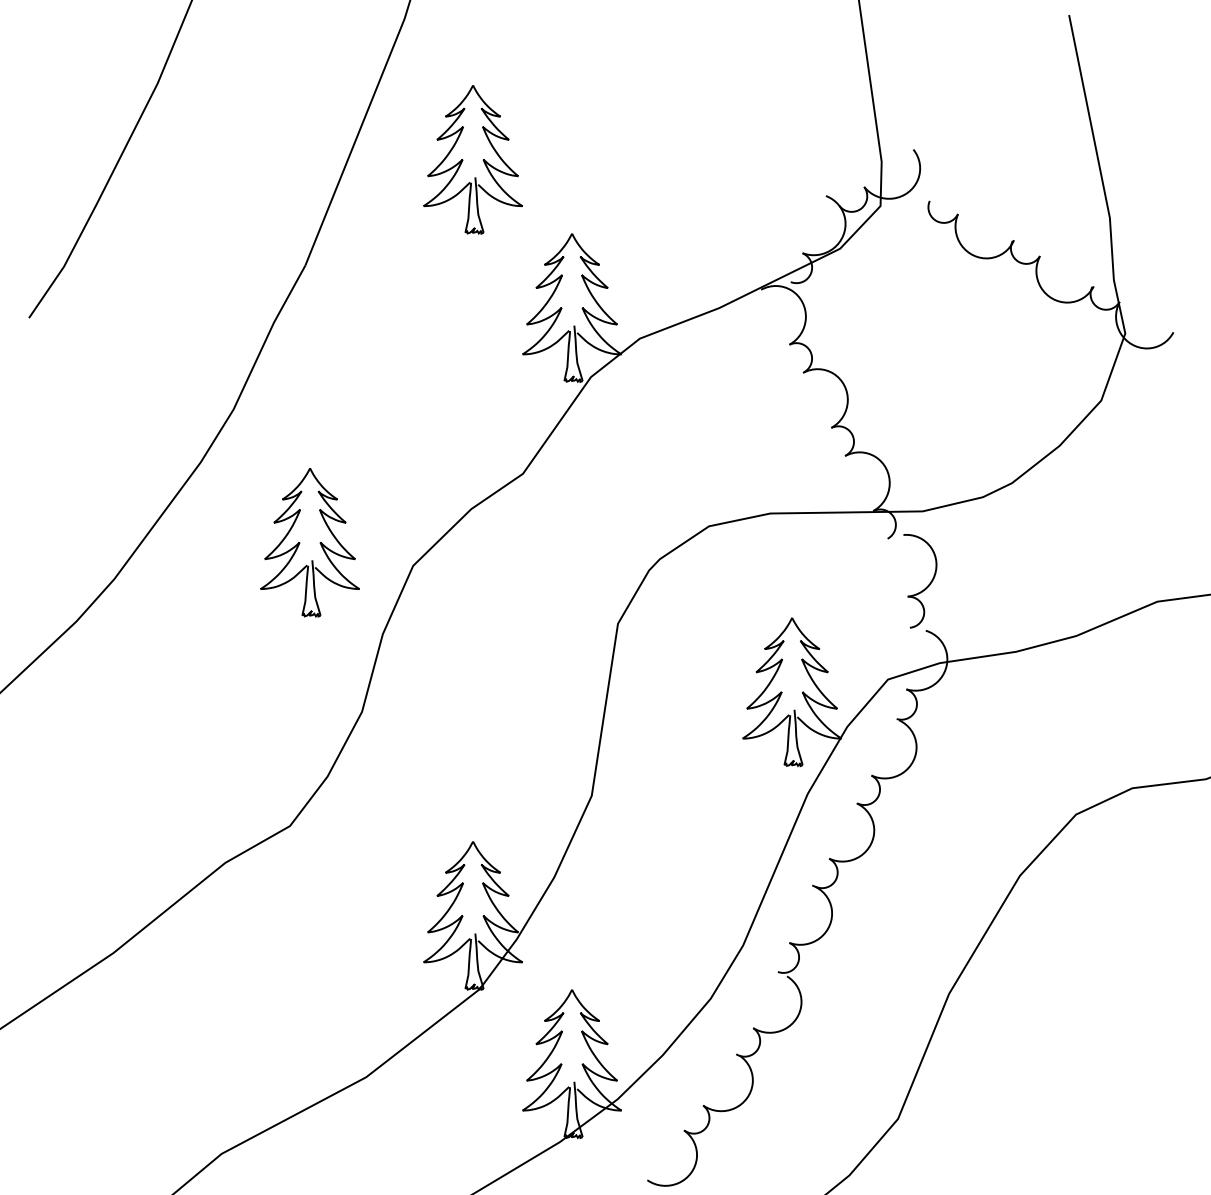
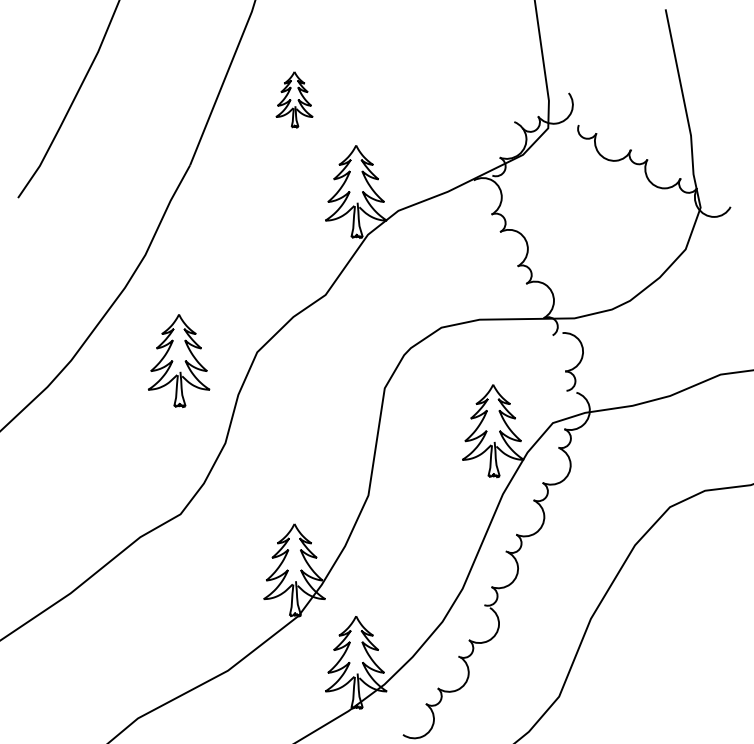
part: (472, 159) -> (294, 99), size x0.6
part: (310, 543) -> (179, 361), moved

